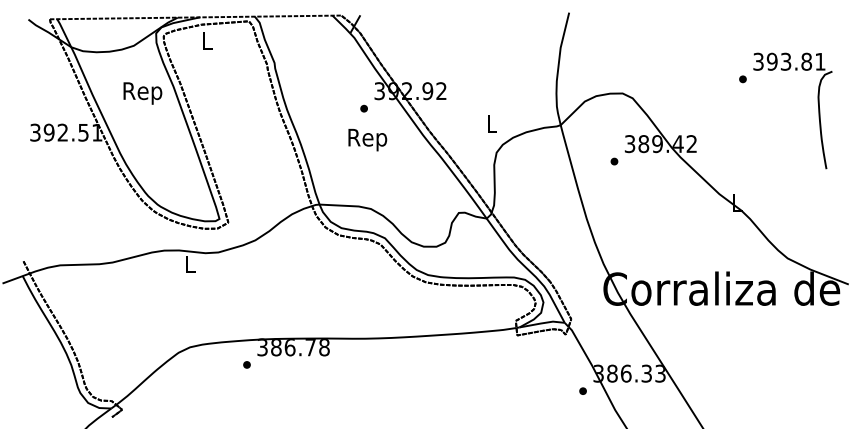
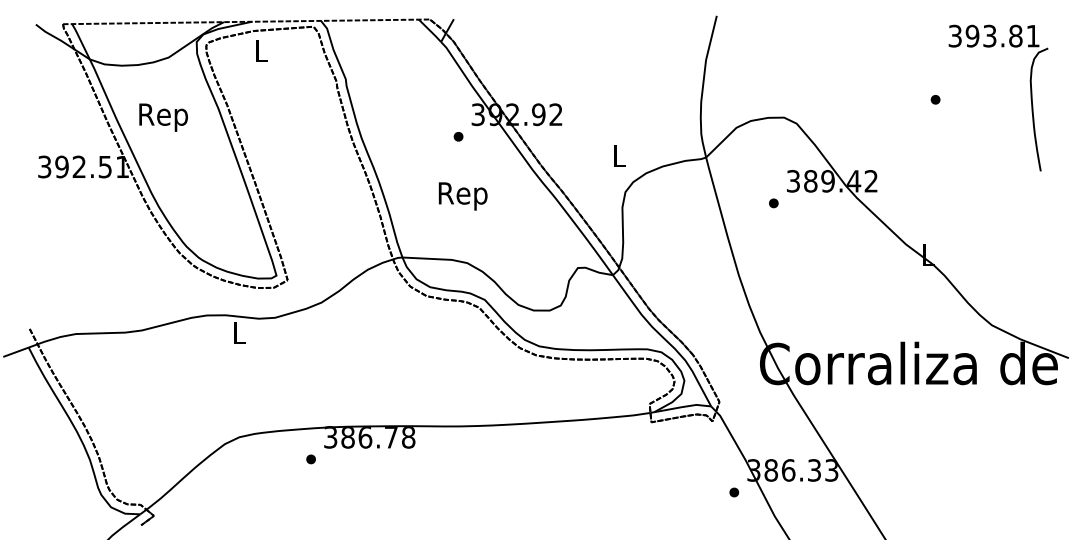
text: (142, 93) -> (163, 117), moved
part: (818, 110) -> (1030, 97), moved
text: (367, 140) -> (462, 196), moved

